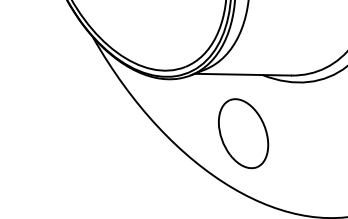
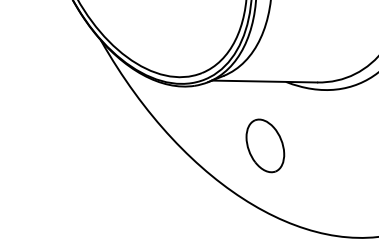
part: (243, 133) -> (265, 145), size x0.7

